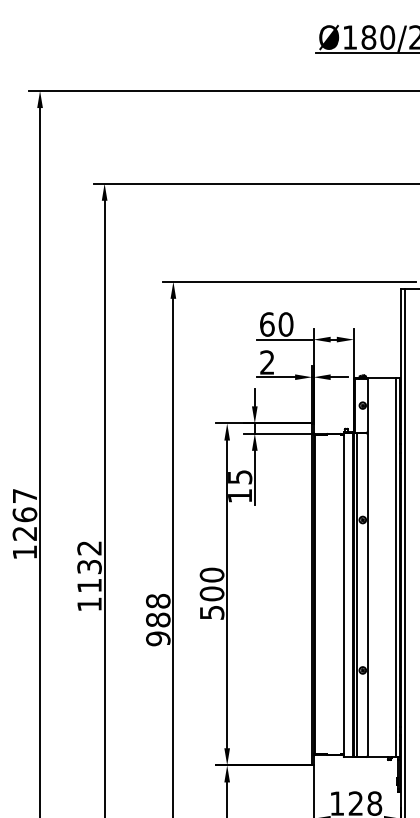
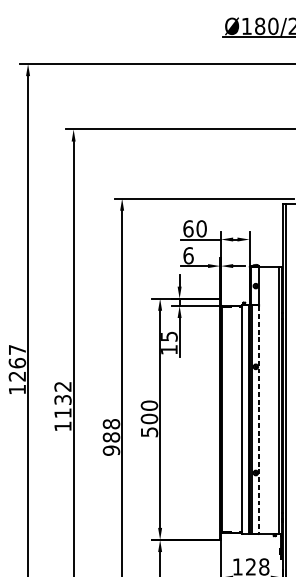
text: (267, 362) -> (188, 255), 2 -> 6
line: (367, 595) -> (259, 420), solid -> dashed

